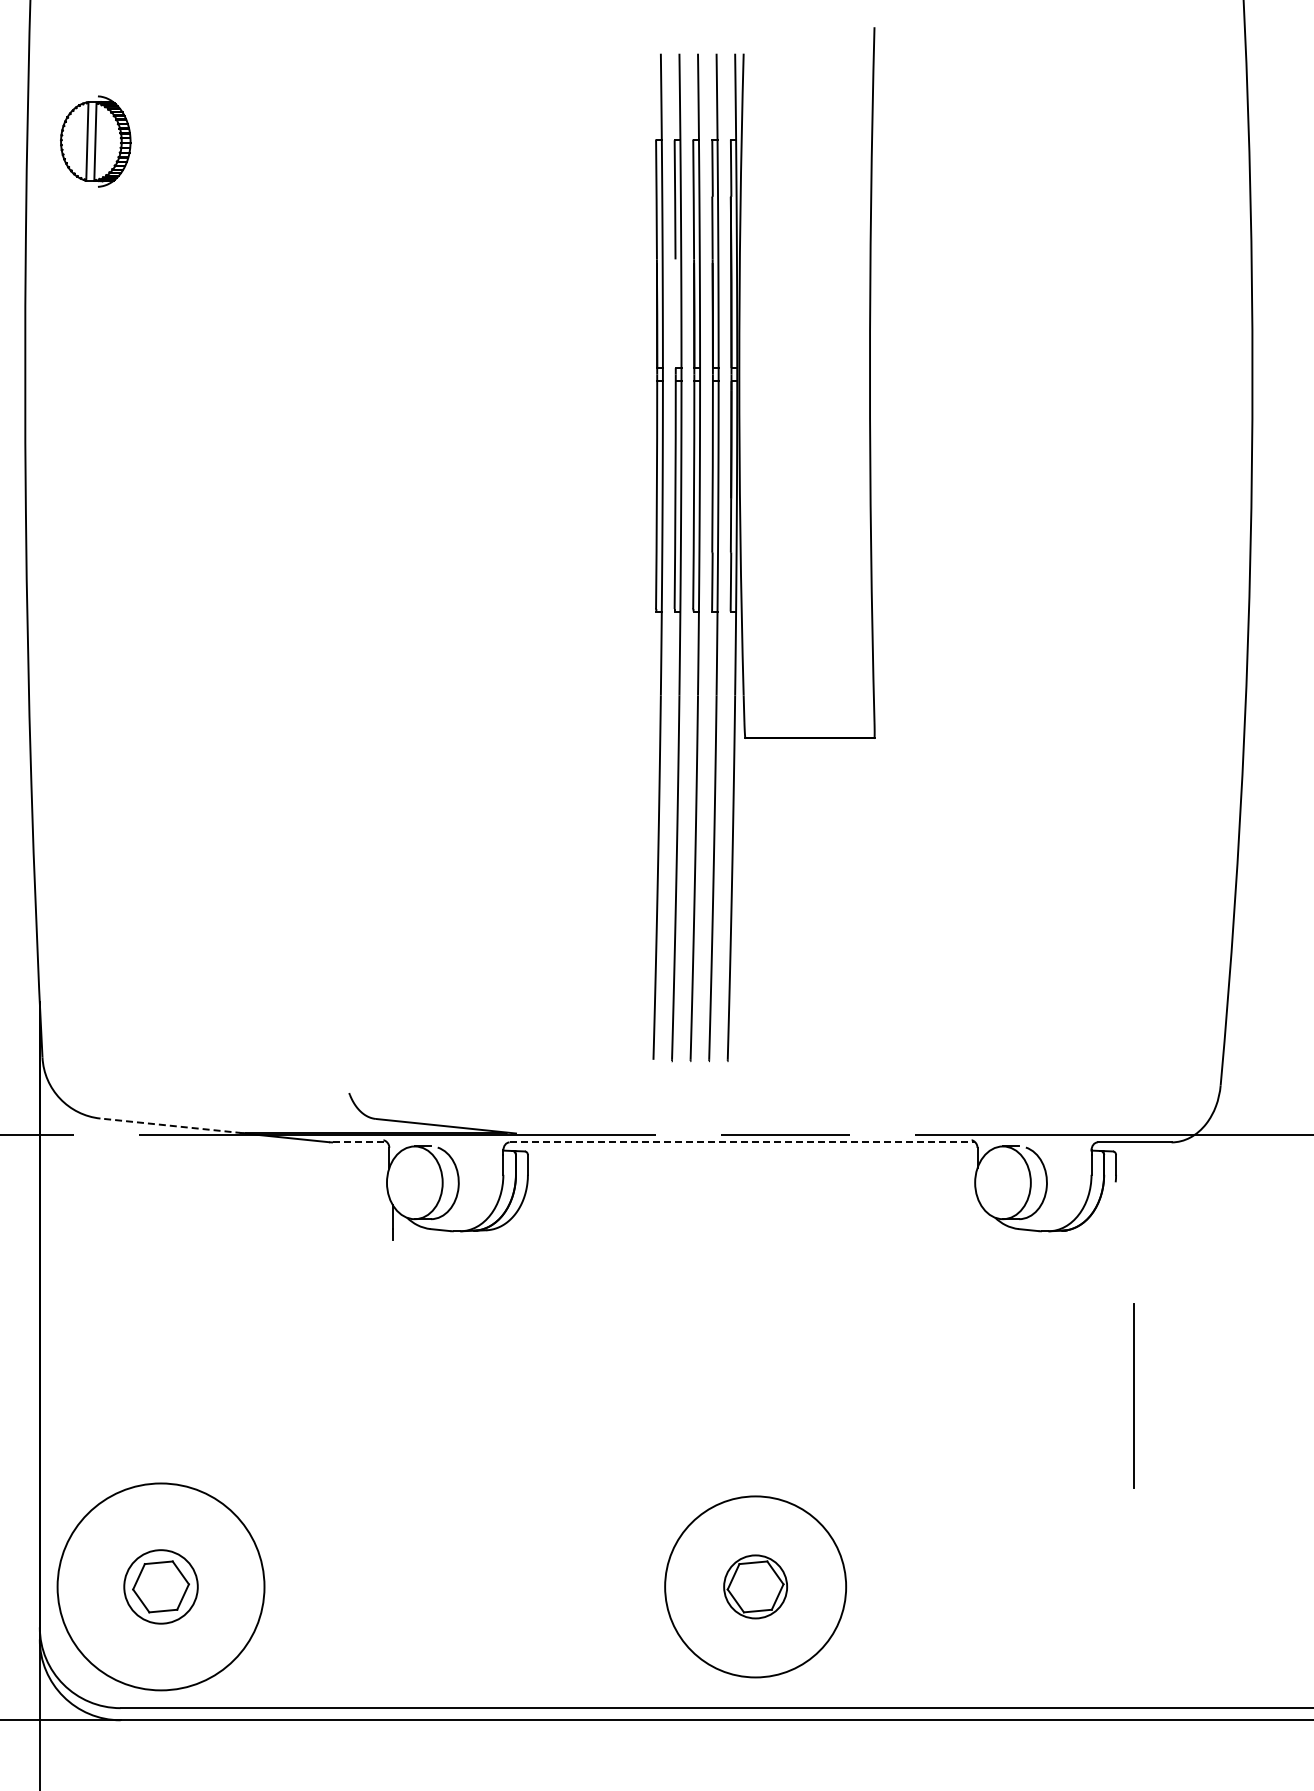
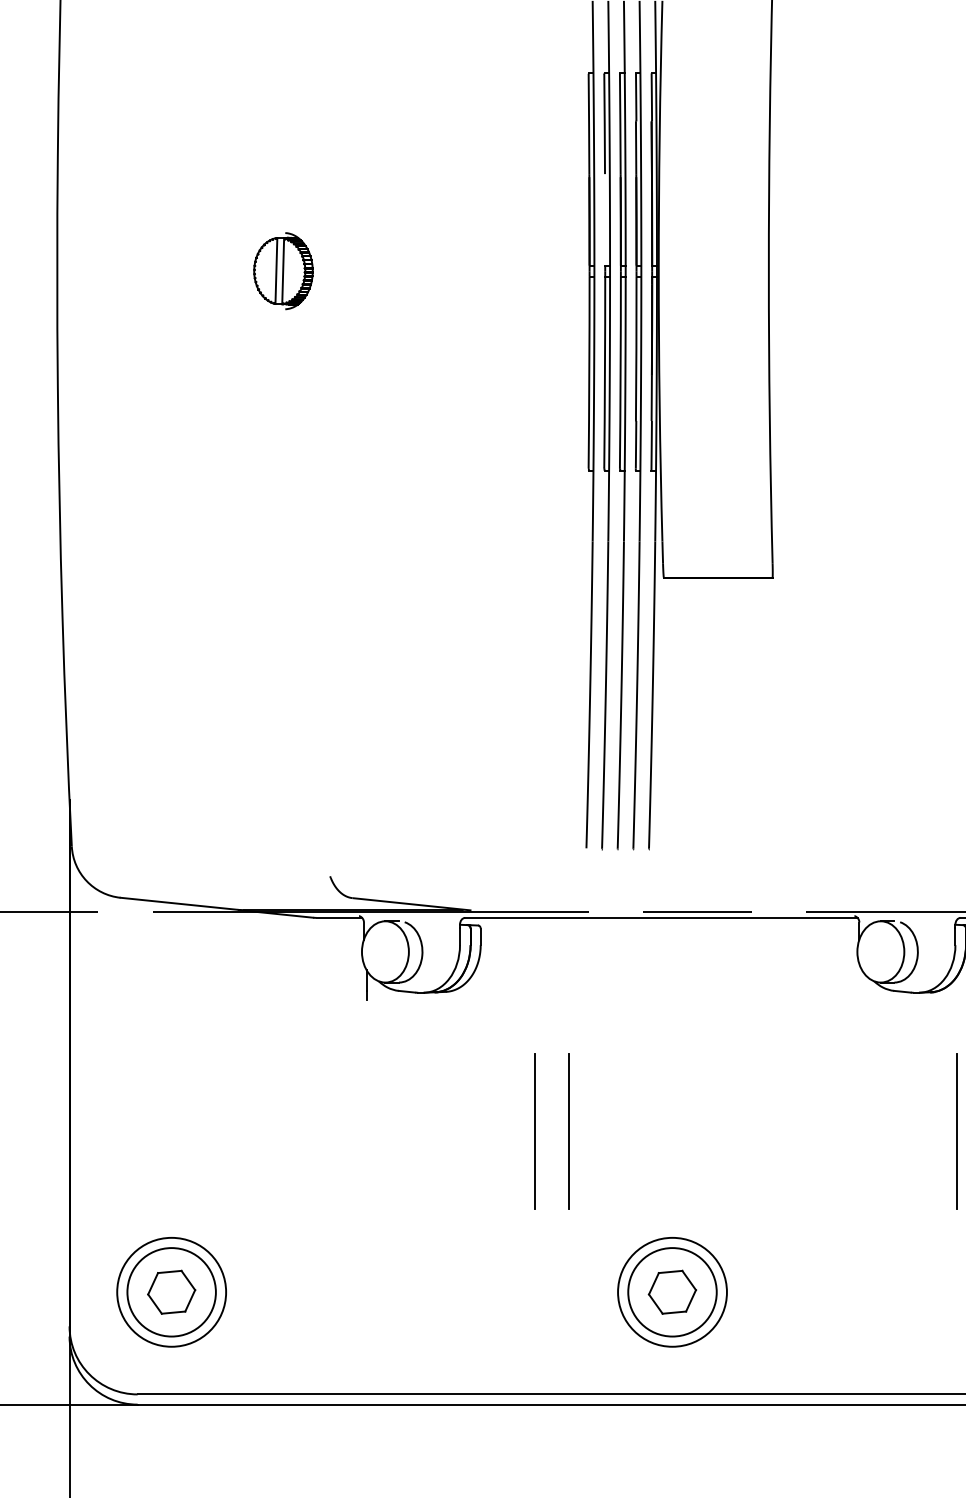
part: (95, 141) -> (283, 271), moved
line: (170, 1125) -> (179, 903), dashed -> solid
line: (360, 1142) -> (339, 917), dashed -> solid
line: (742, 1142) -> (661, 917), dashed -> solid
line: (592, 1396) -> (535, 1131), added
line: (632, 1396) -> (568, 1131), added
line: (1093, 1396) -> (957, 1131), added
circle: (160, 1586) -> (171, 1291), size x0.62
circle: (160, 1586) -> (171, 1291), size x1.43
circle: (755, 1586) -> (672, 1291), size x0.71
circle: (755, 1586) -> (672, 1291), size x1.67

